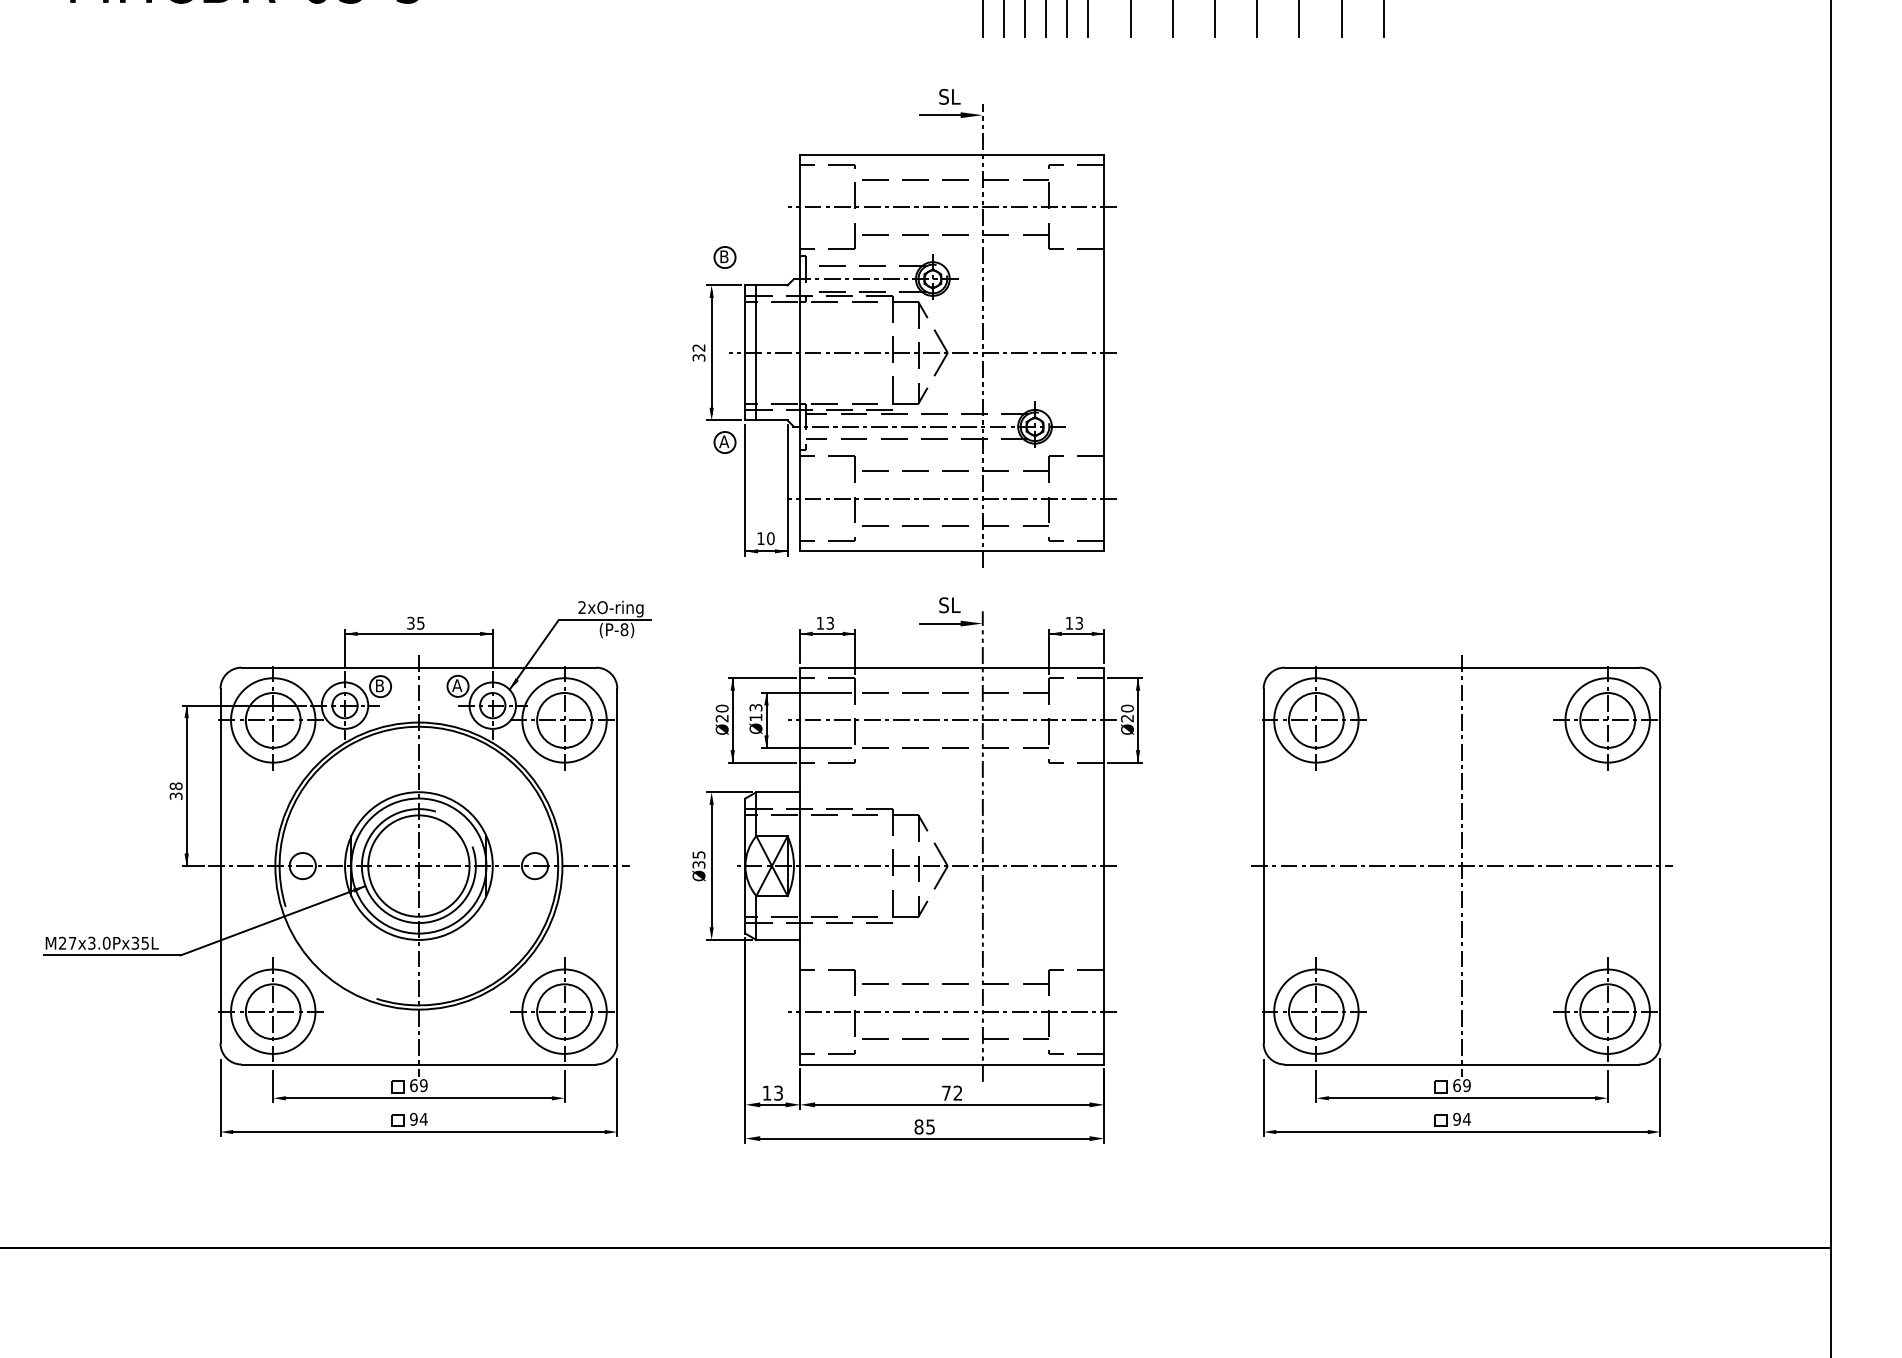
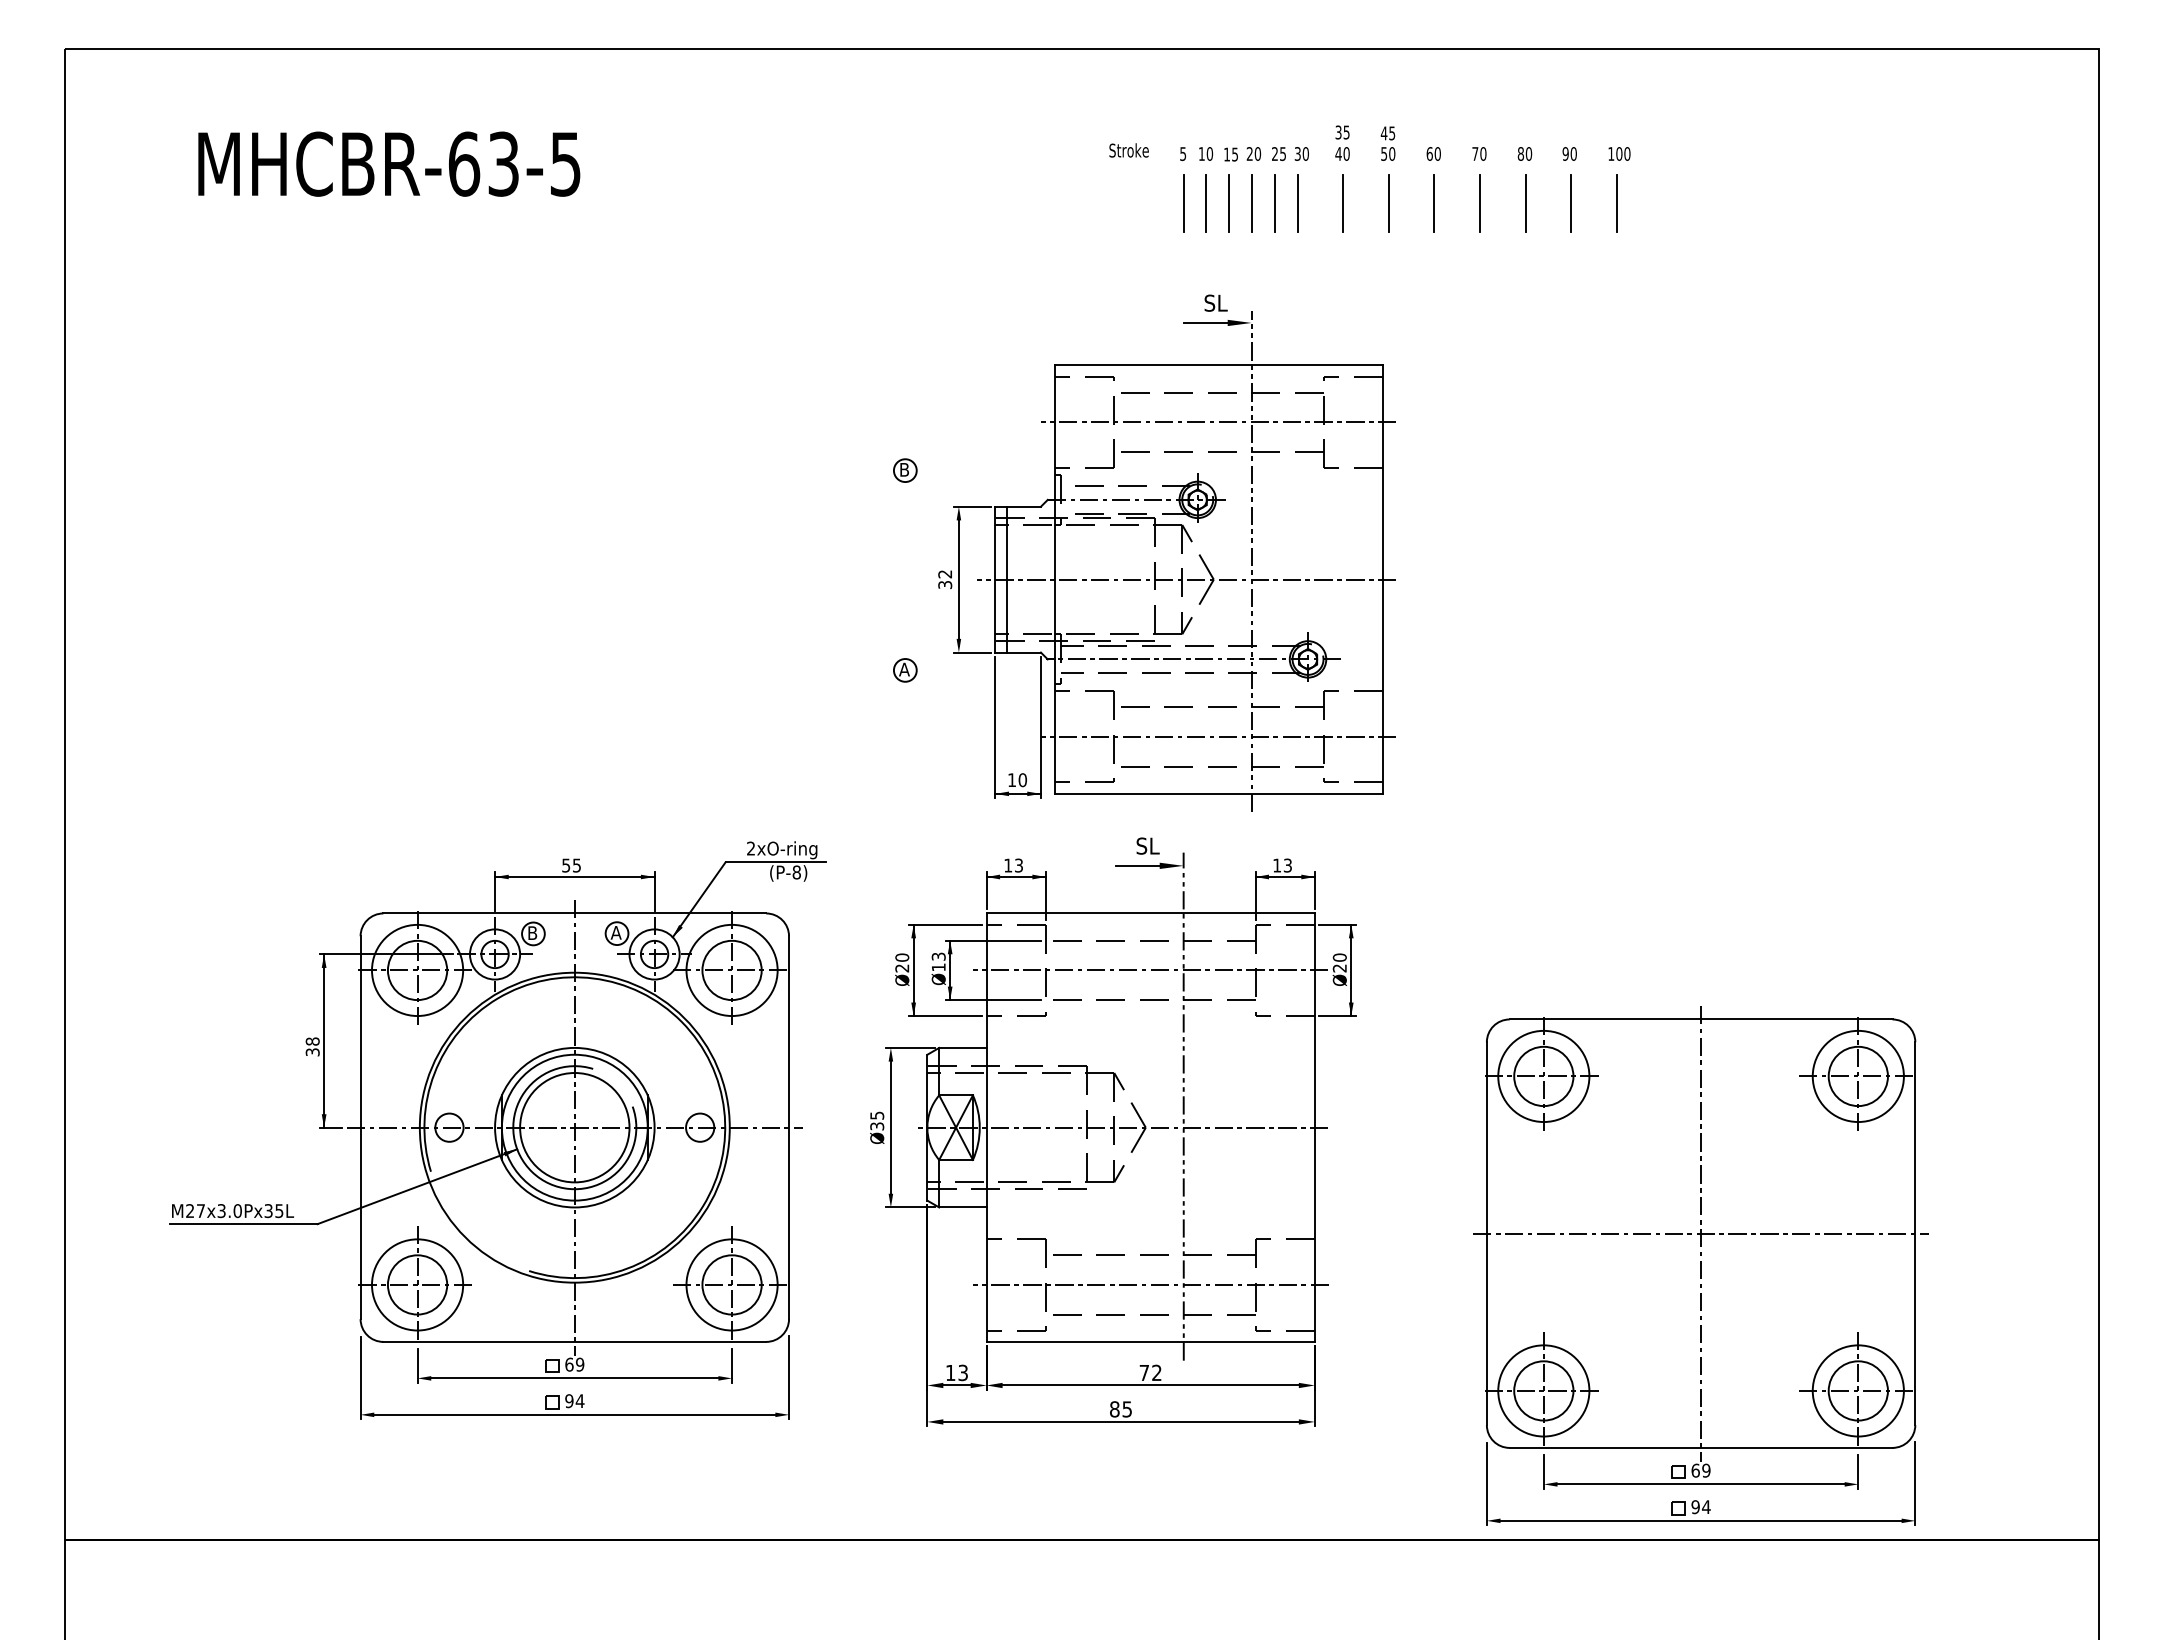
part: (903, 327) -> (1166, 552), moved
text: (411, 622) -> (566, 864), 35 -> 55
part: (1461, 895) -> (1700, 1265), moved

